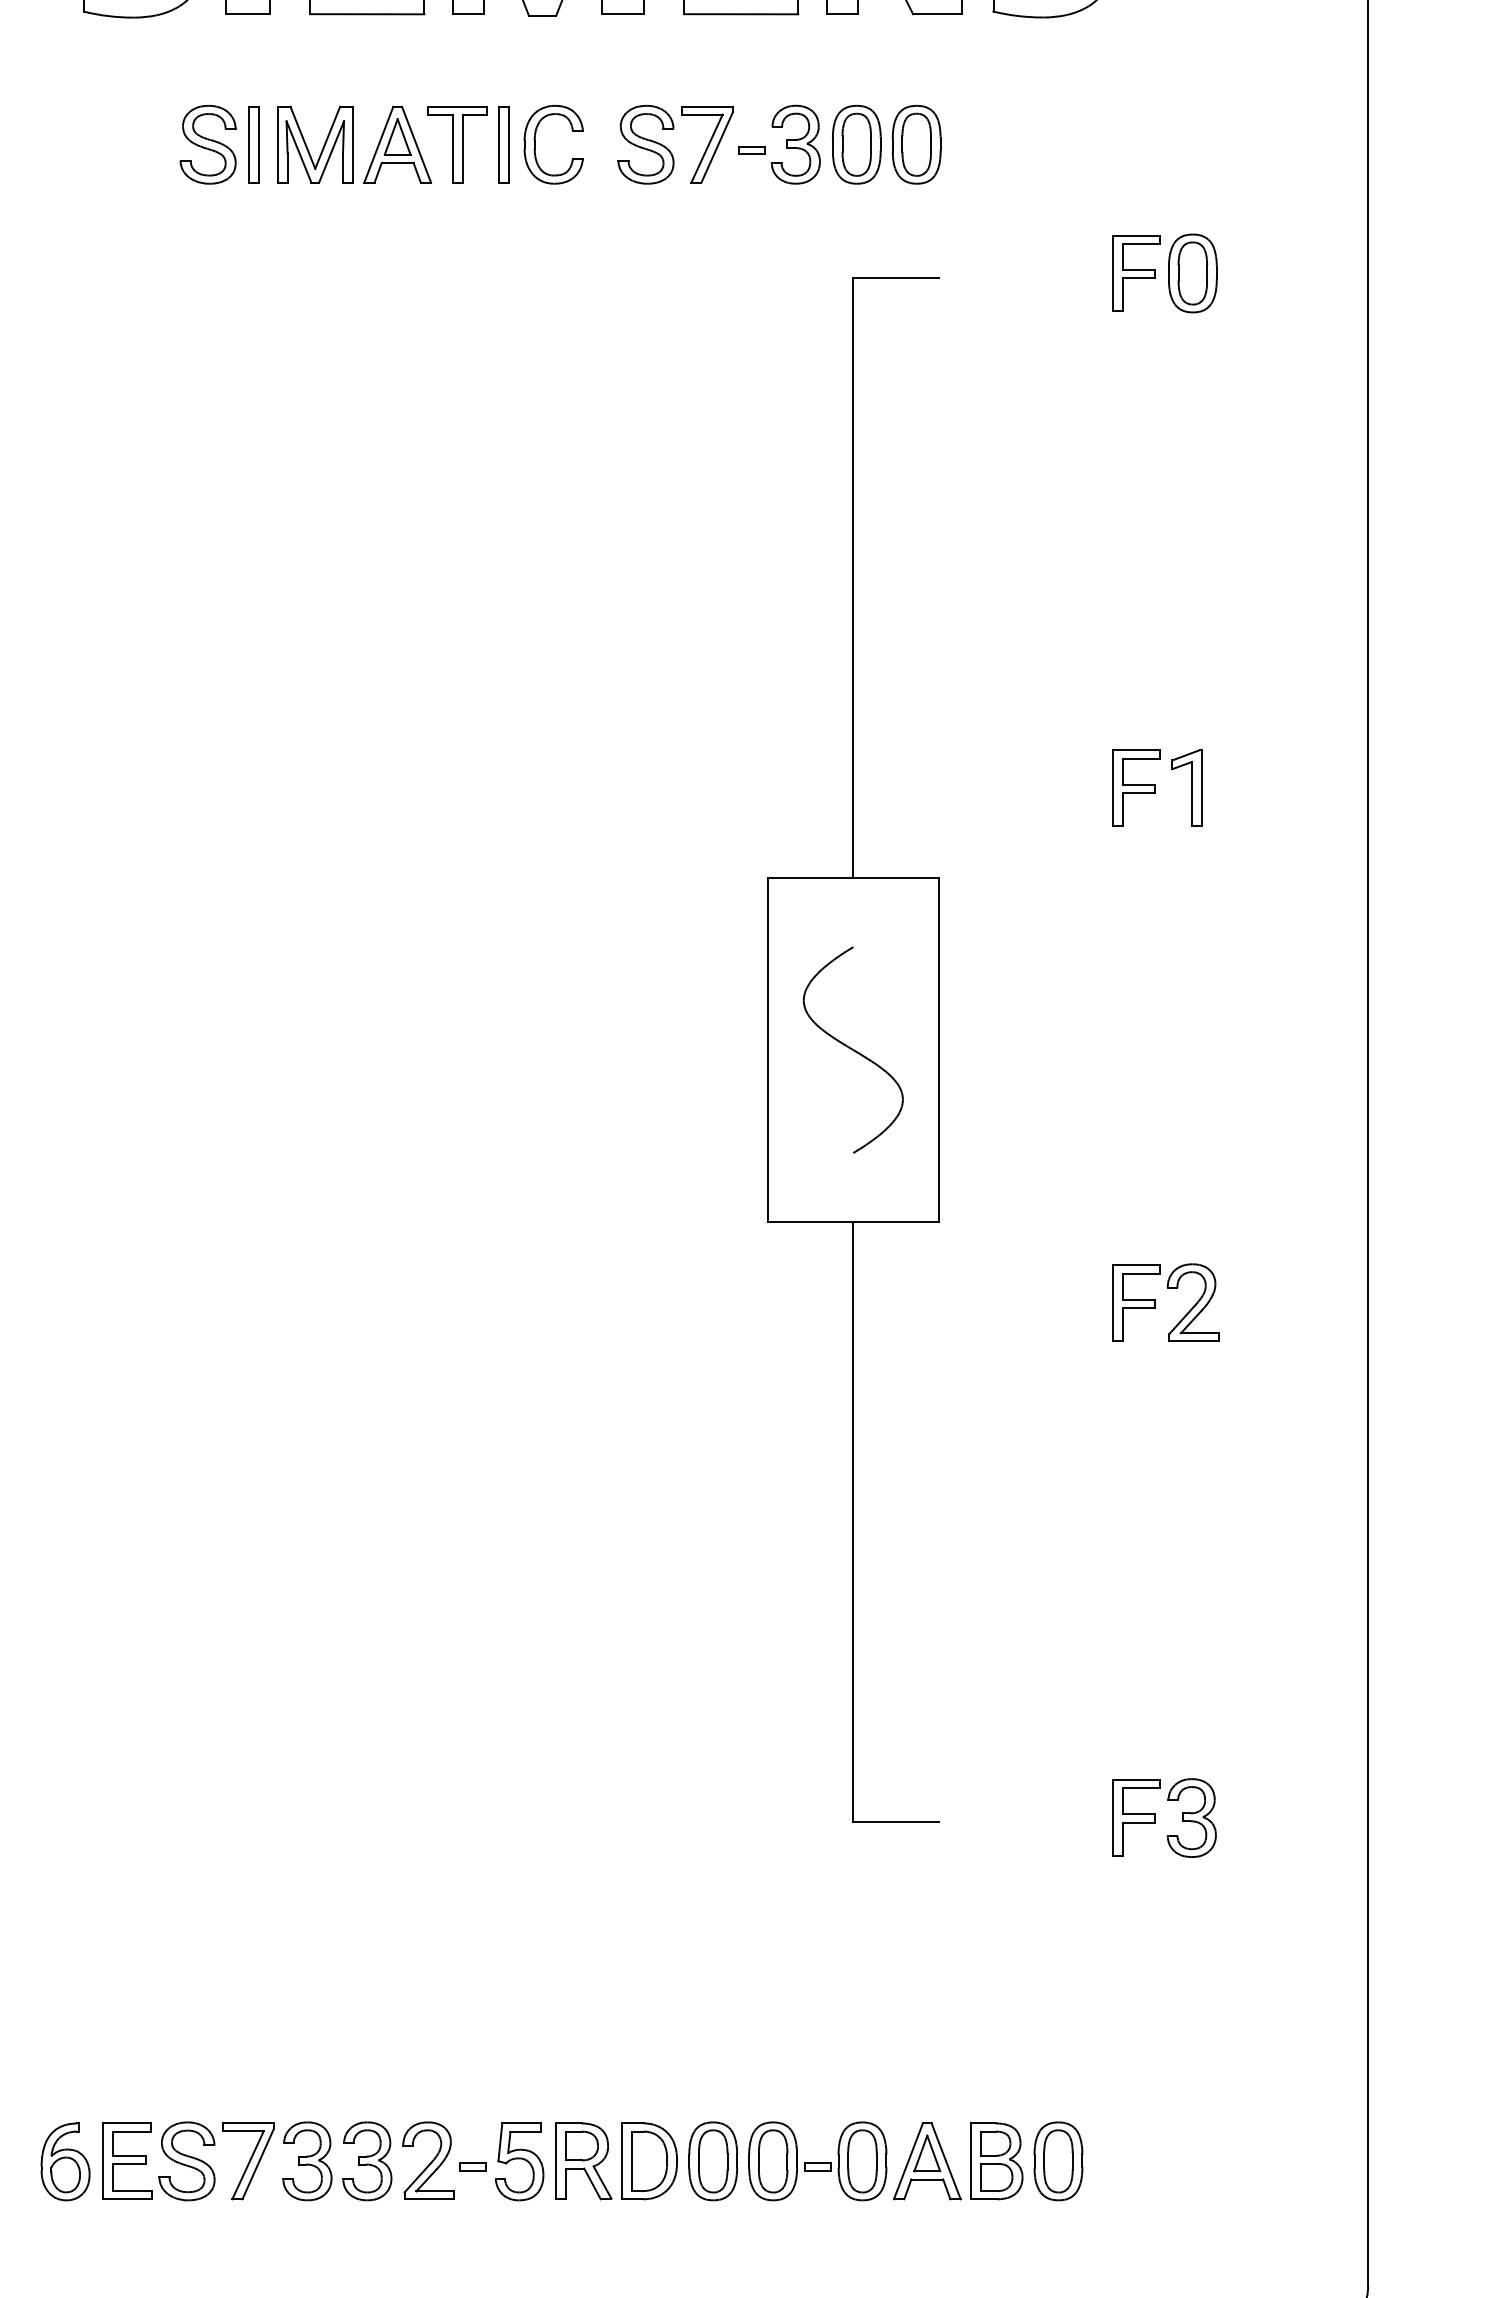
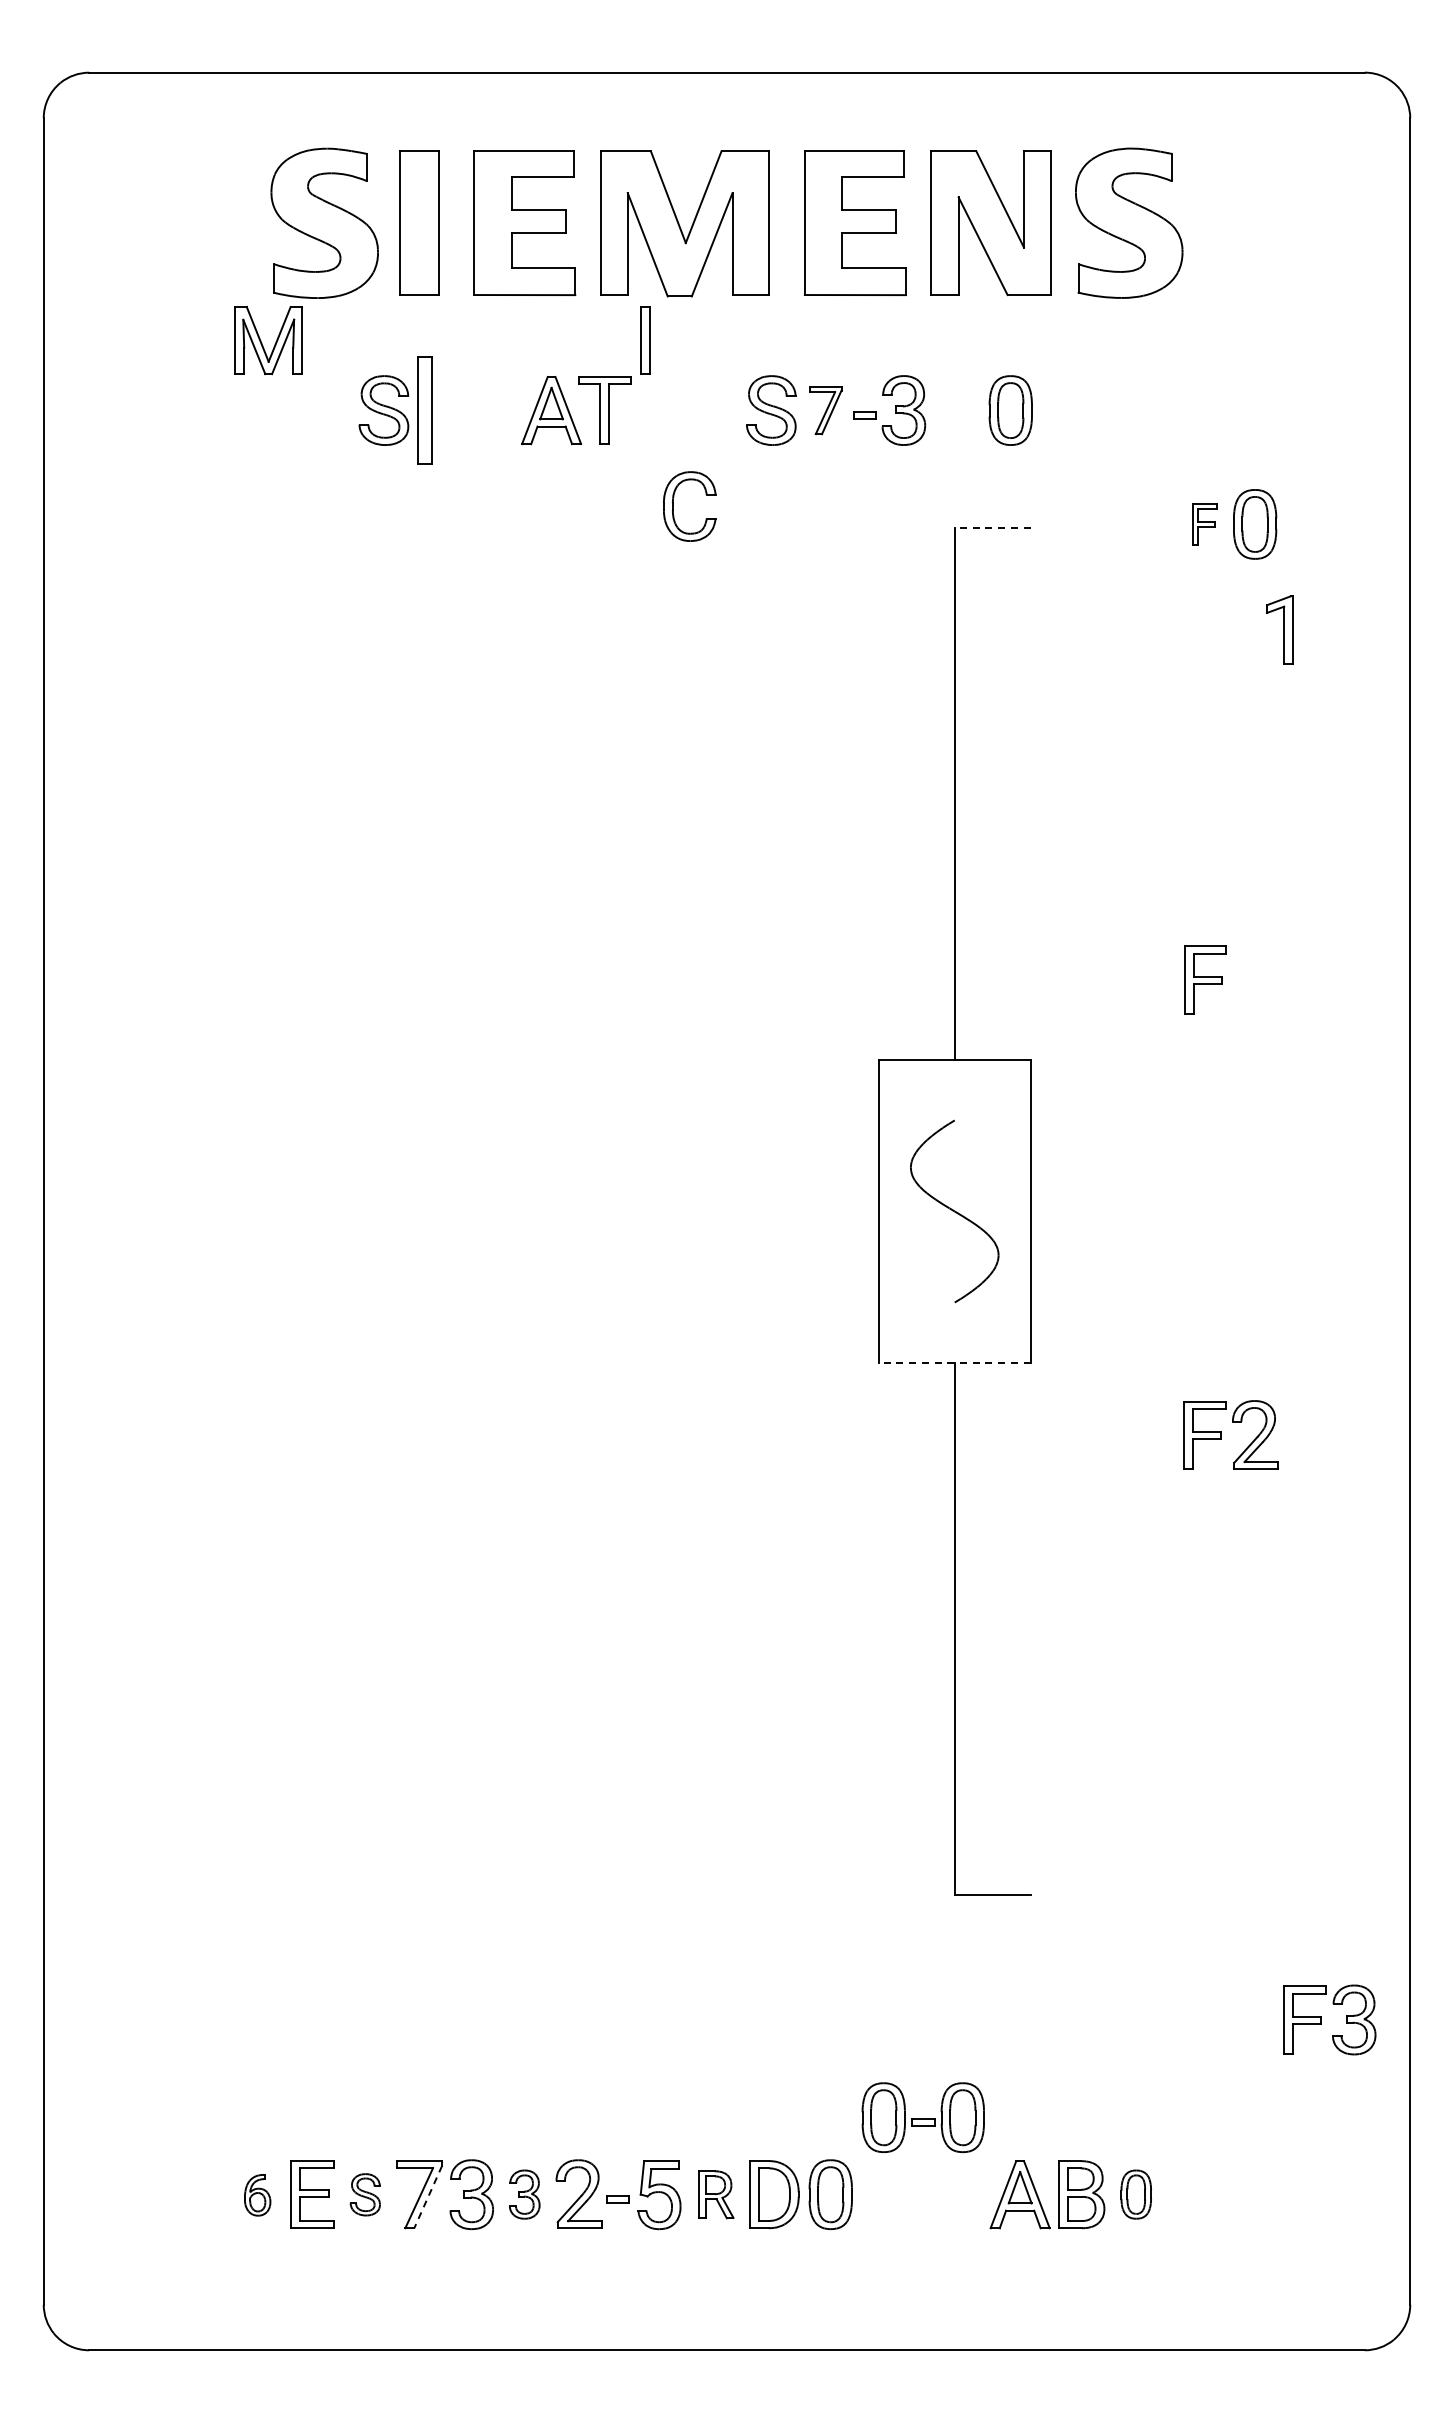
part: (254, 144) -> (424, 410), size x1.6
part: (503, 144) -> (645, 340), moved
part: (535, 144) -> (673, 506), moved
part: (707, 144) -> (825, 410), size x0.7
part: (856, 144) -> (957, 410), removed
part: (308, 148) -> (262, 343), moved
part: (1135, 273) -> (1204, 524), size x0.6
line: (896, 278) -> (992, 528), solid -> dashed
part: (1186, 787) -> (1279, 629), moved
line: (853, 1221) -> (954, 1363), solid -> dashed
part: (1154, 1817) -> (1321, 2019), moved
part: (187, 2161) -> (365, 2194), size x0.6
part: (367, 2161) -> (524, 2194), size x0.7
part: (584, 2161) -> (716, 2194), size x0.7
part: (816, 2161) -> (922, 2117), moved
part: (1058, 2161) -> (1136, 2194), size x0.7
part: (65, 2162) -> (257, 2195), size x0.6
line: (258, 2164) -> (428, 2197), solid -> dashed

